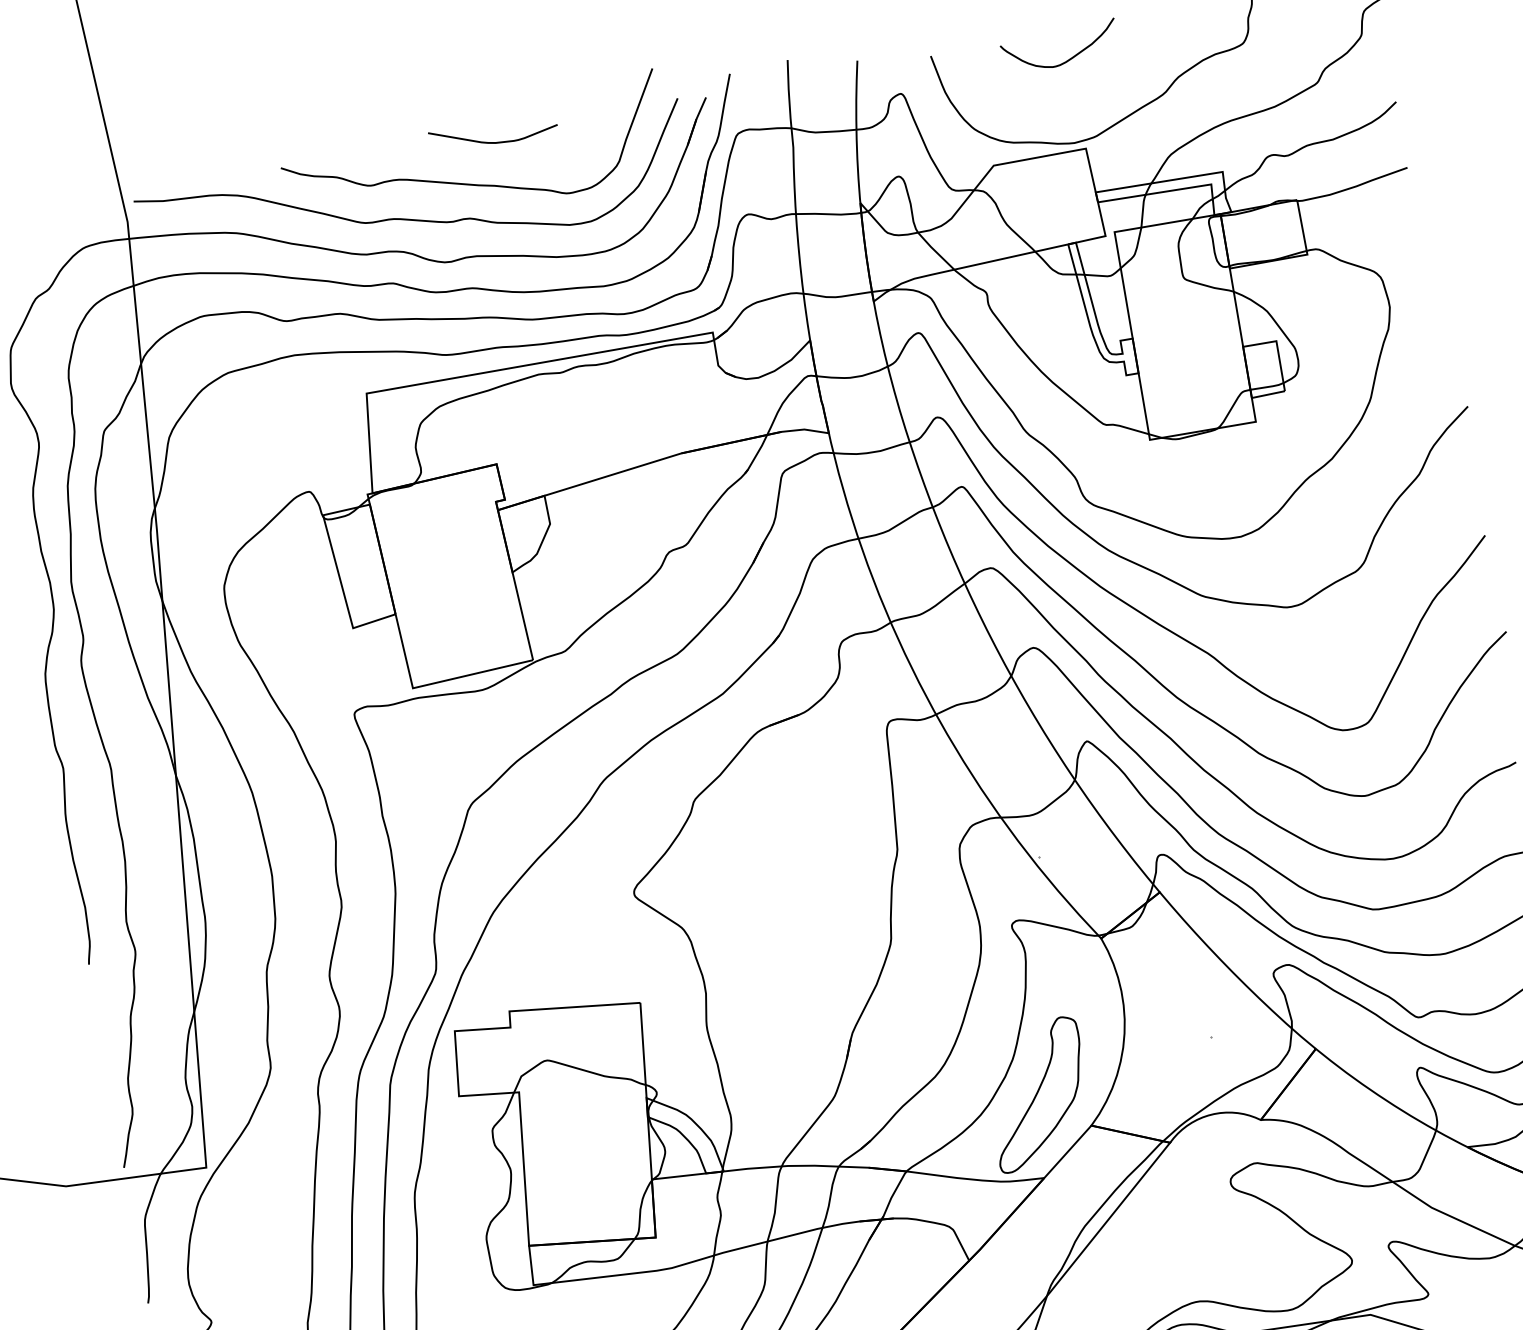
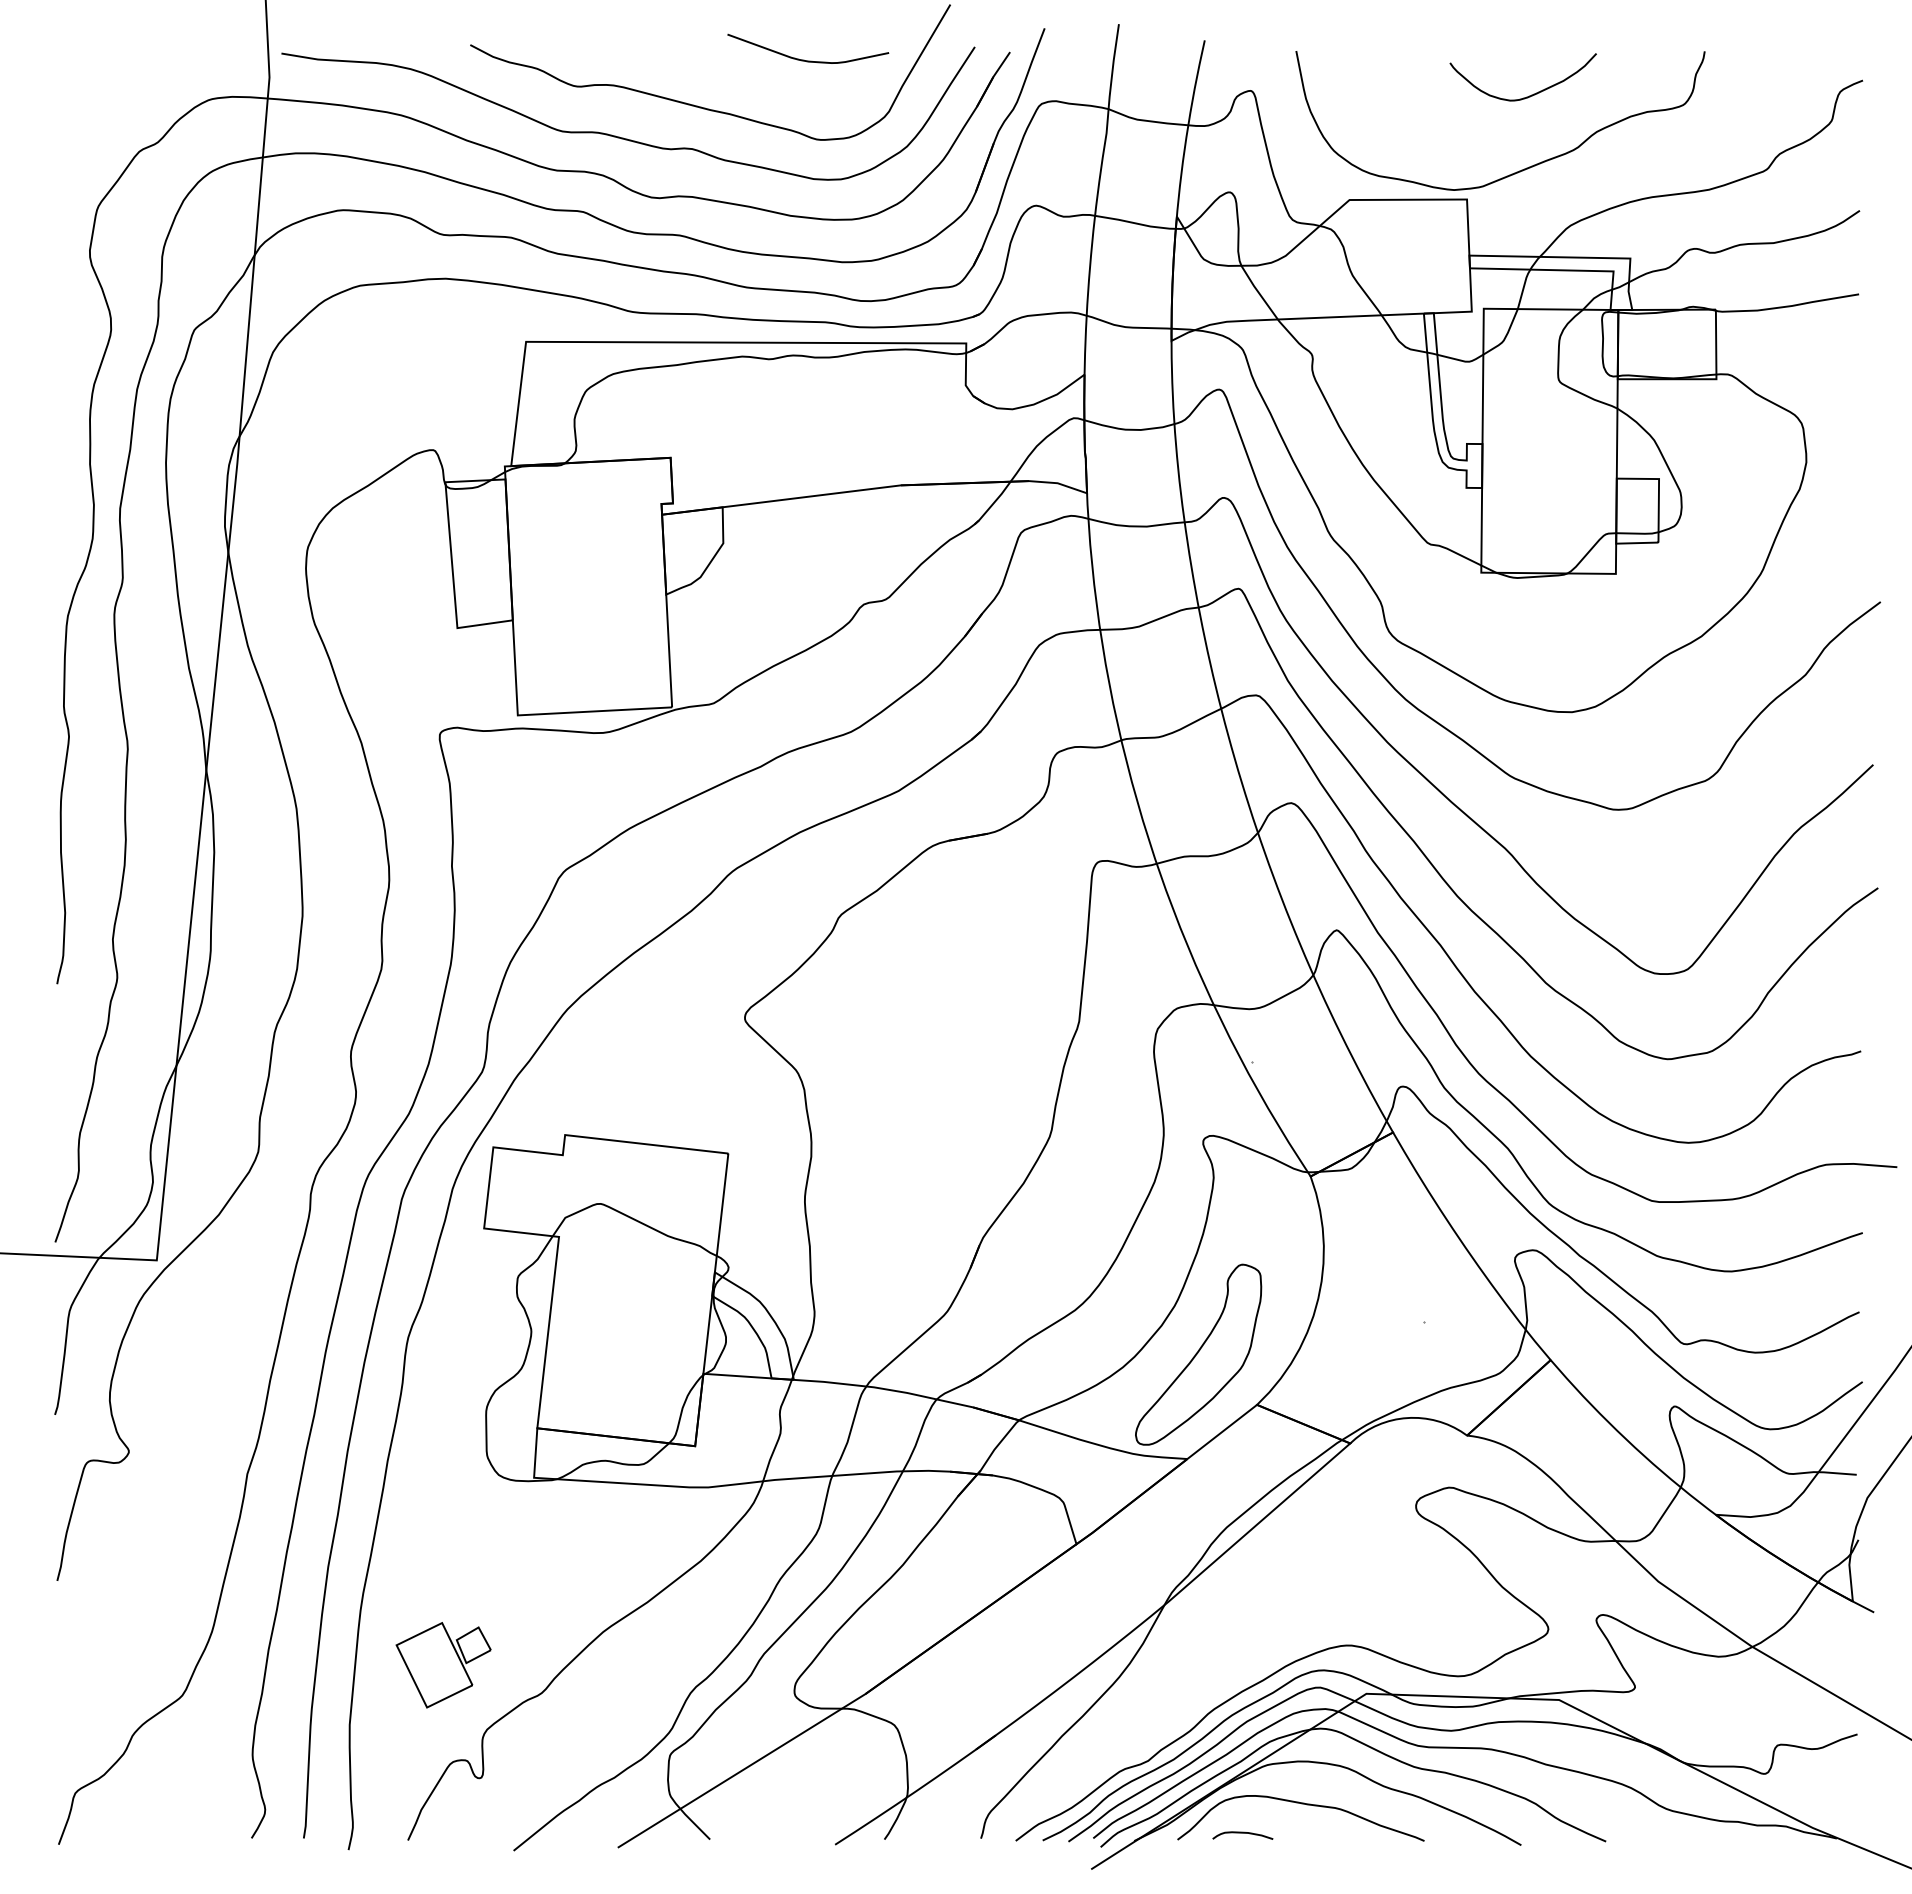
curve: (1068, 59) -> (1531, 94), moved
curve: (492, 141) -> (804, 59), moved

